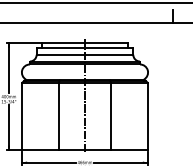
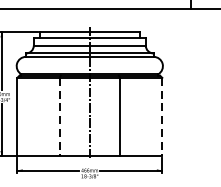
line: (59, 116) -> (60, 117), solid -> dashed
line: (147, 116) -> (162, 117), solid -> dashed

